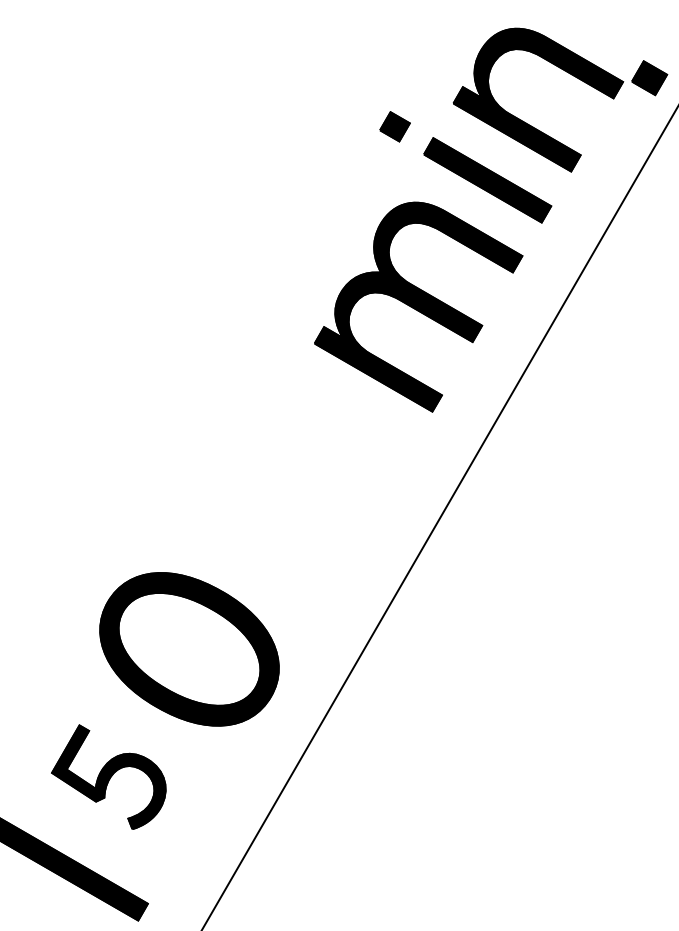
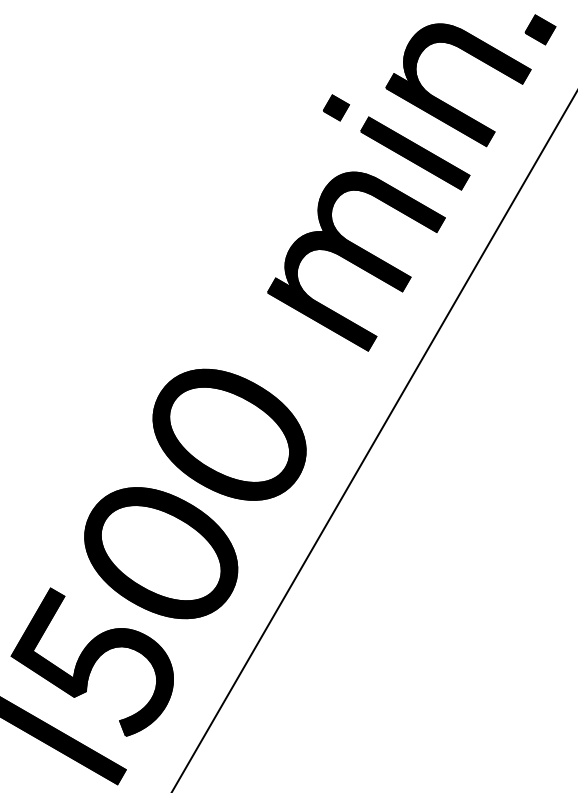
part: (649, 78) -> (540, 30), moved
part: (269, 510) -> (229, 434), added
part: (108, 776) -> (92, 661), size x1.67

